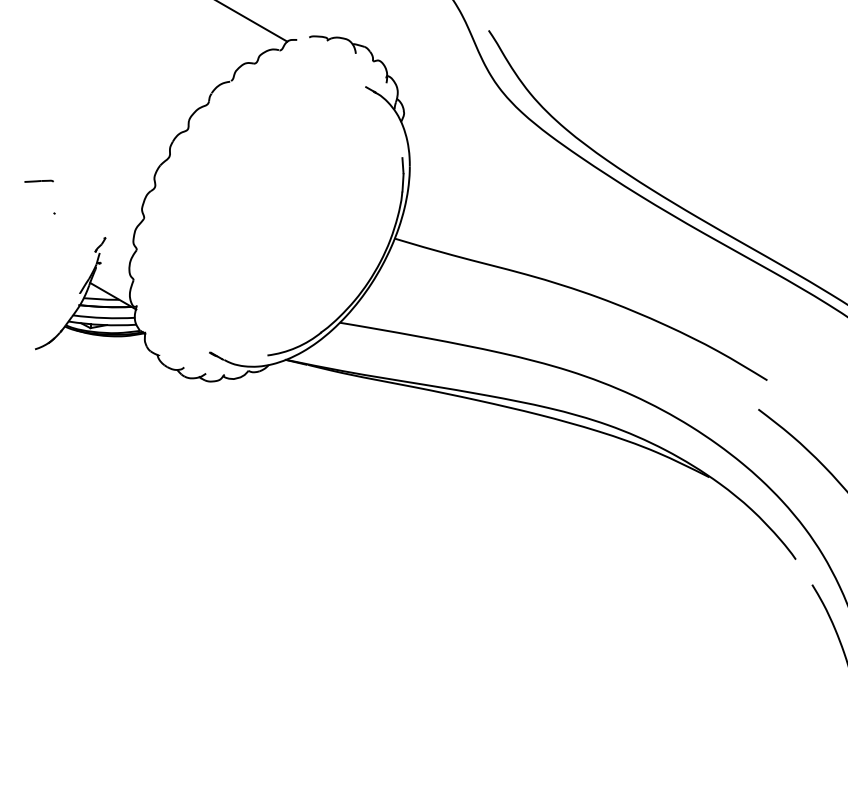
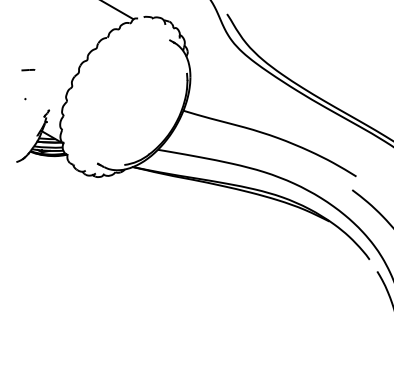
line: (39, 182) -> (28, 70), moved

